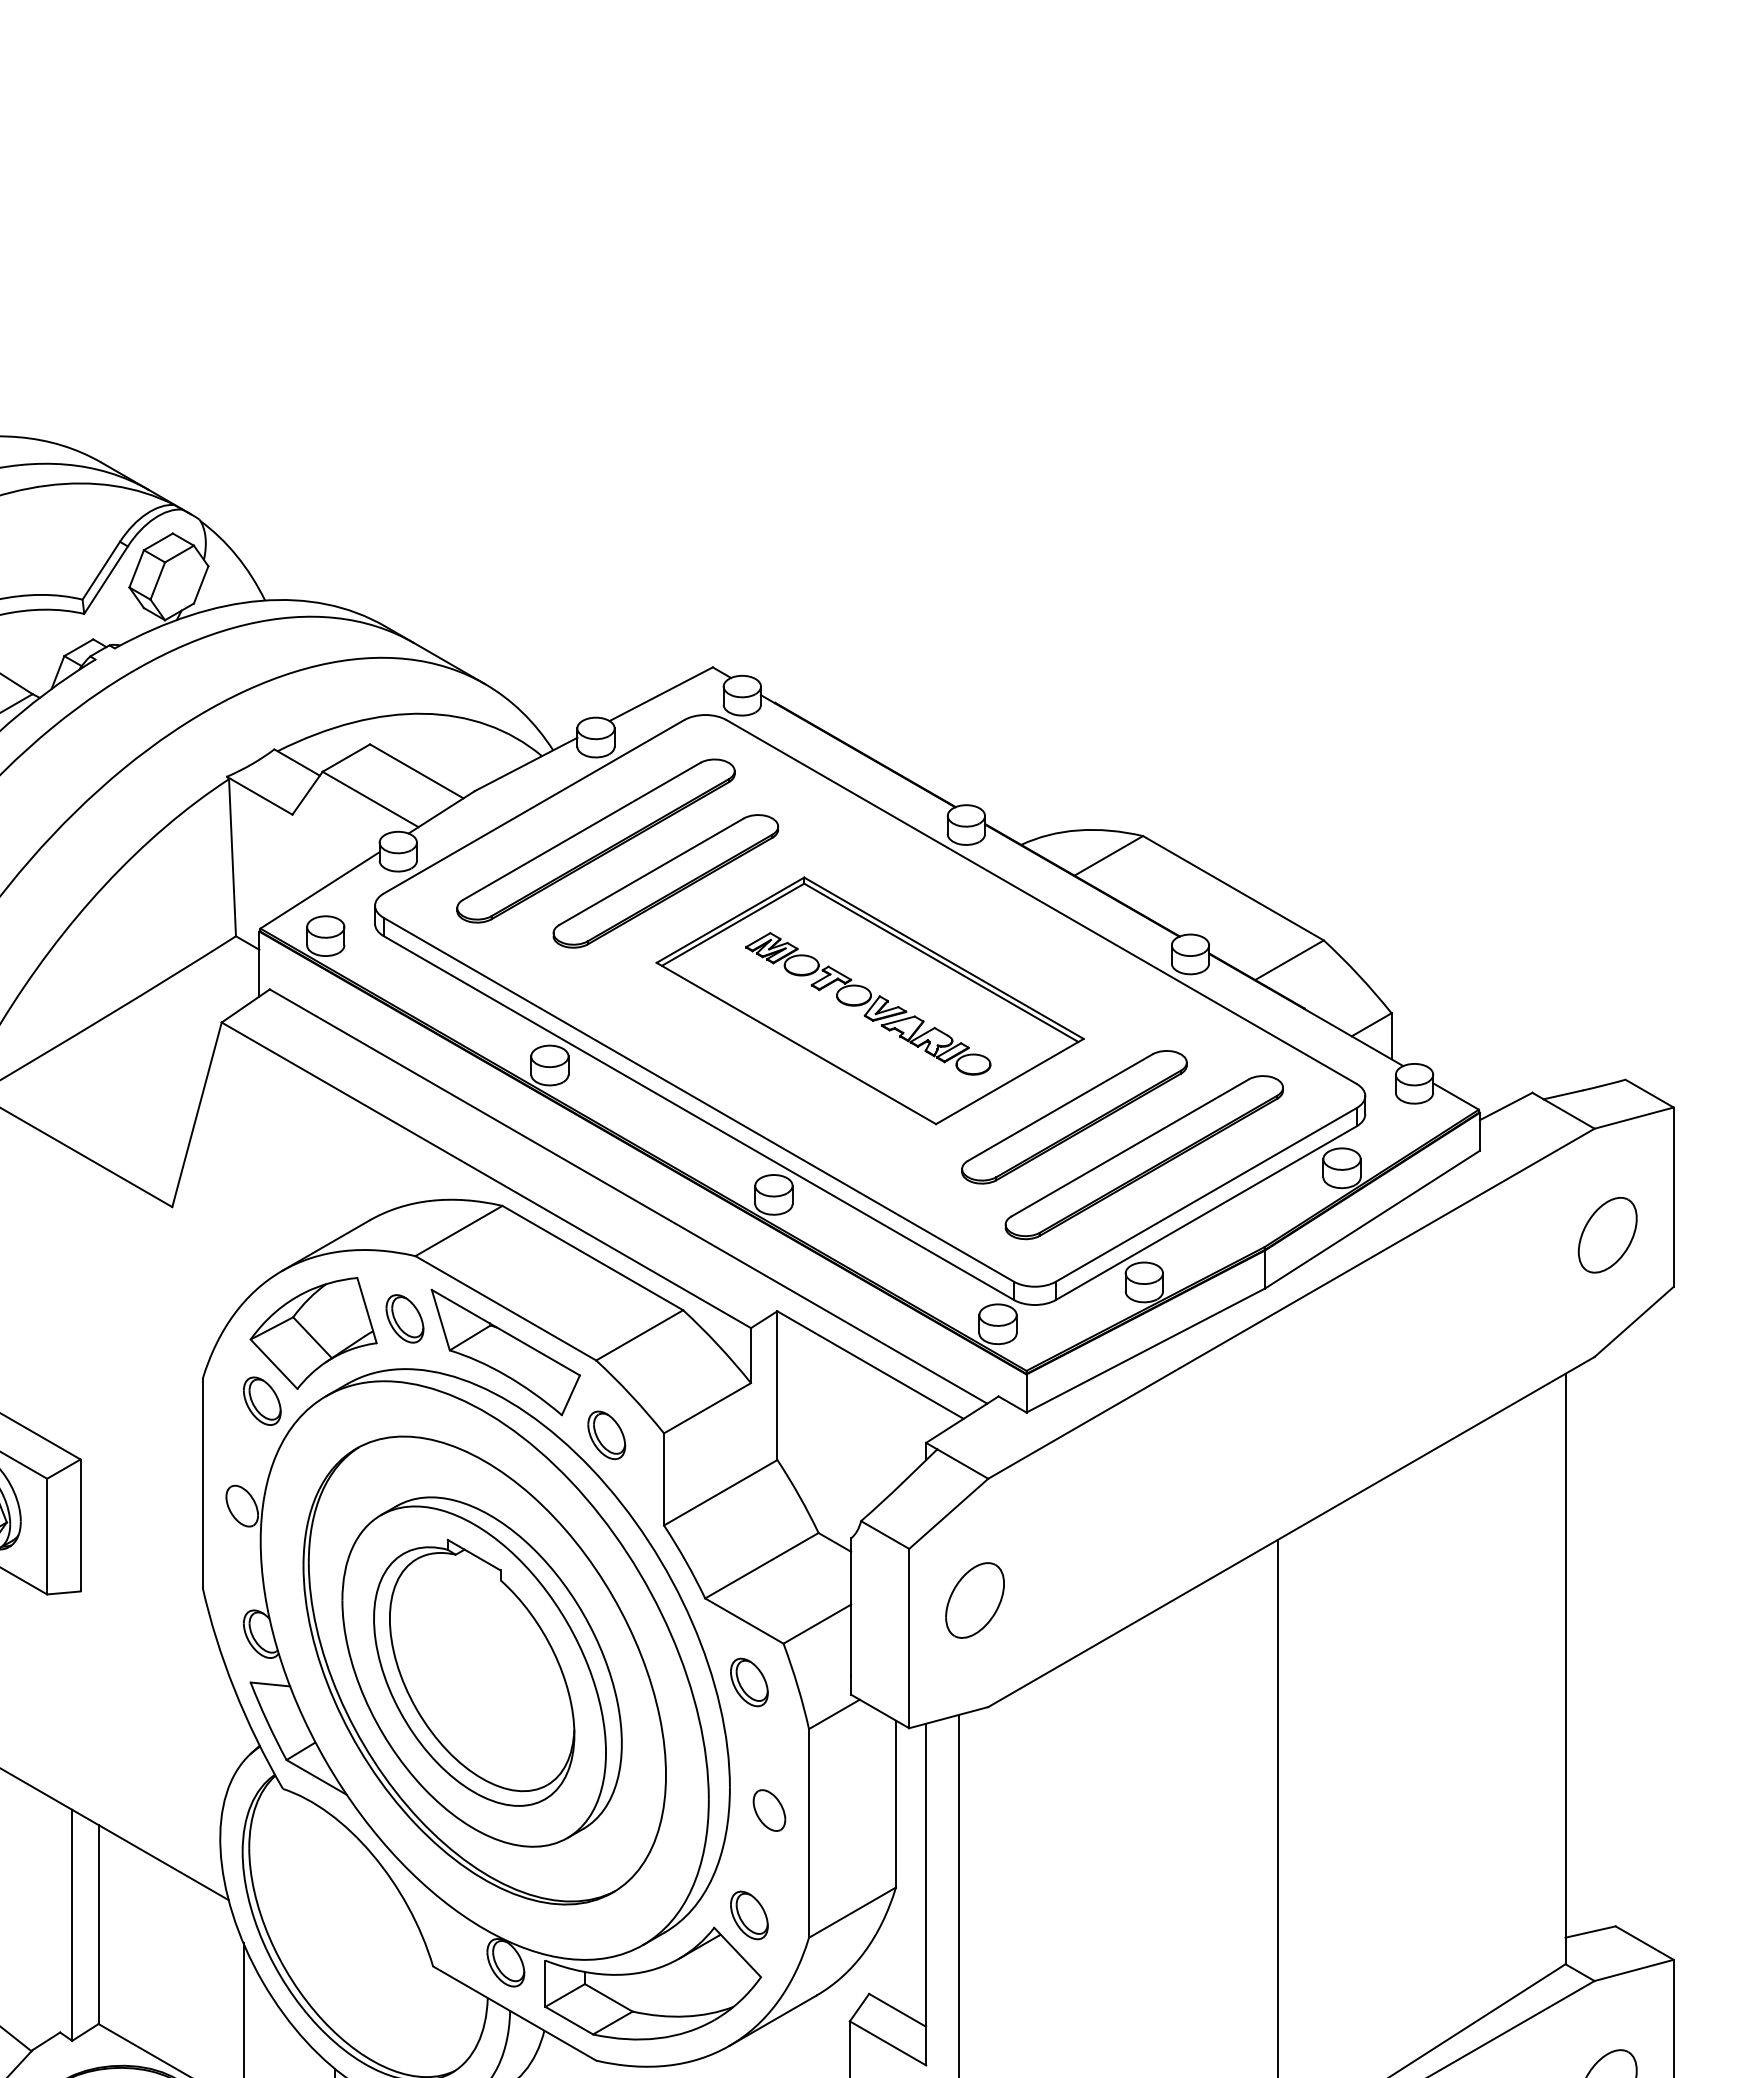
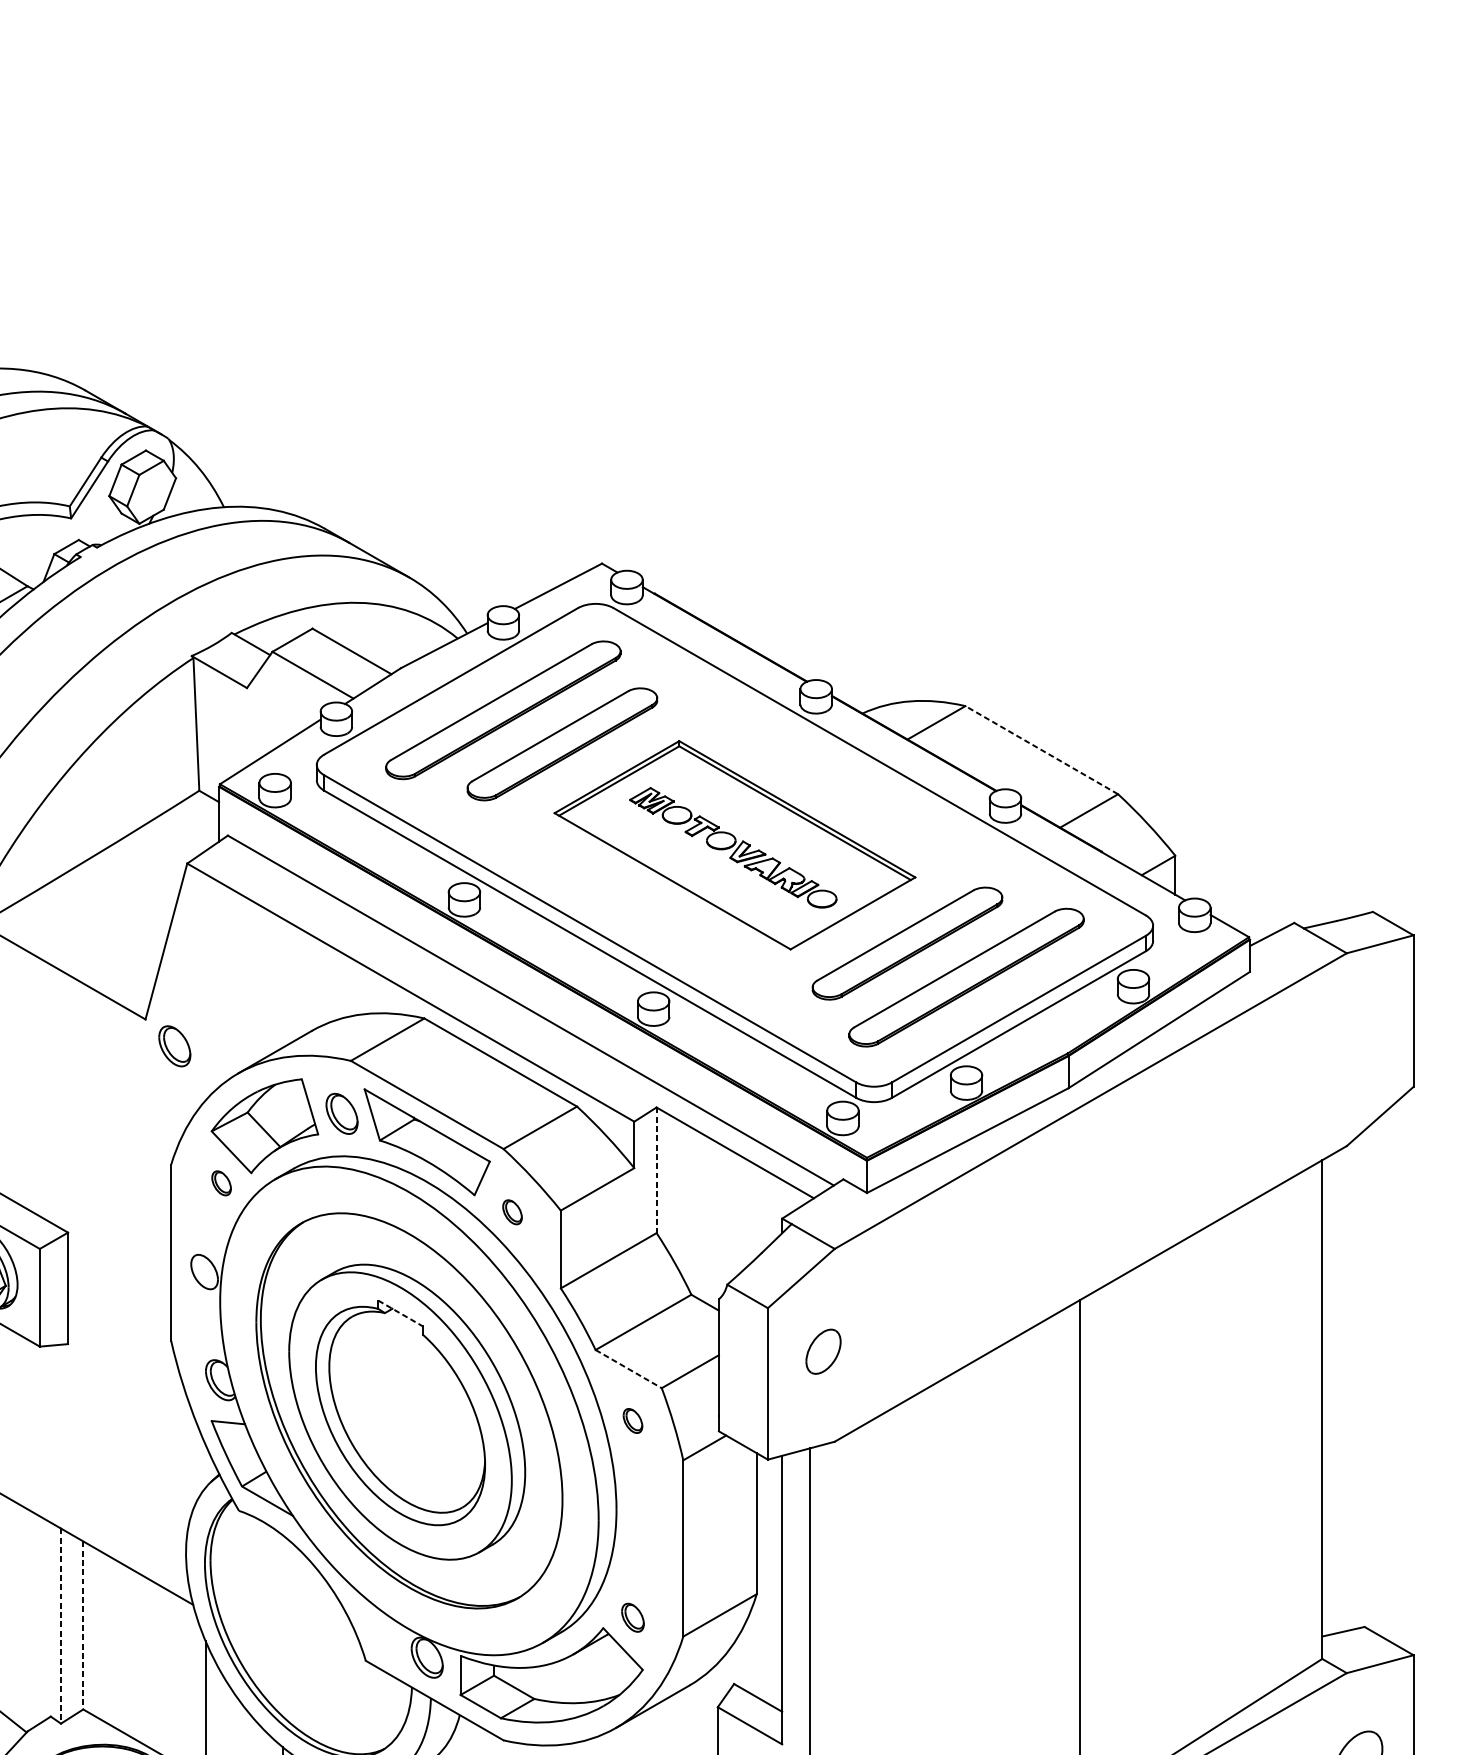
line: (1233, 888) -> (1041, 750), solid -> dashed
part: (1607, 1234) -> (1357, 1042), removed
part: (206, 1238) -> (174, 1045), added
line: (777, 1386) -> (656, 1170), solid -> dashed
part: (262, 1400) -> (221, 1182), size x0.6
part: (606, 1435) -> (512, 1212), size x0.6
line: (474, 1555) -> (400, 1313), solid -> dashed
part: (974, 1600) -> (823, 1351), size x0.7
line: (744, 1621) -> (628, 1369), solid -> dashed
part: (749, 1682) -> (633, 1421), size x0.6
part: (769, 1810) -> (649, 1529), removed
part: (749, 1915) -> (633, 1617), size x0.7
line: (98, 1924) -> (83, 1625), solid -> dashed
line: (72, 1925) -> (61, 1626), solid -> dashed

